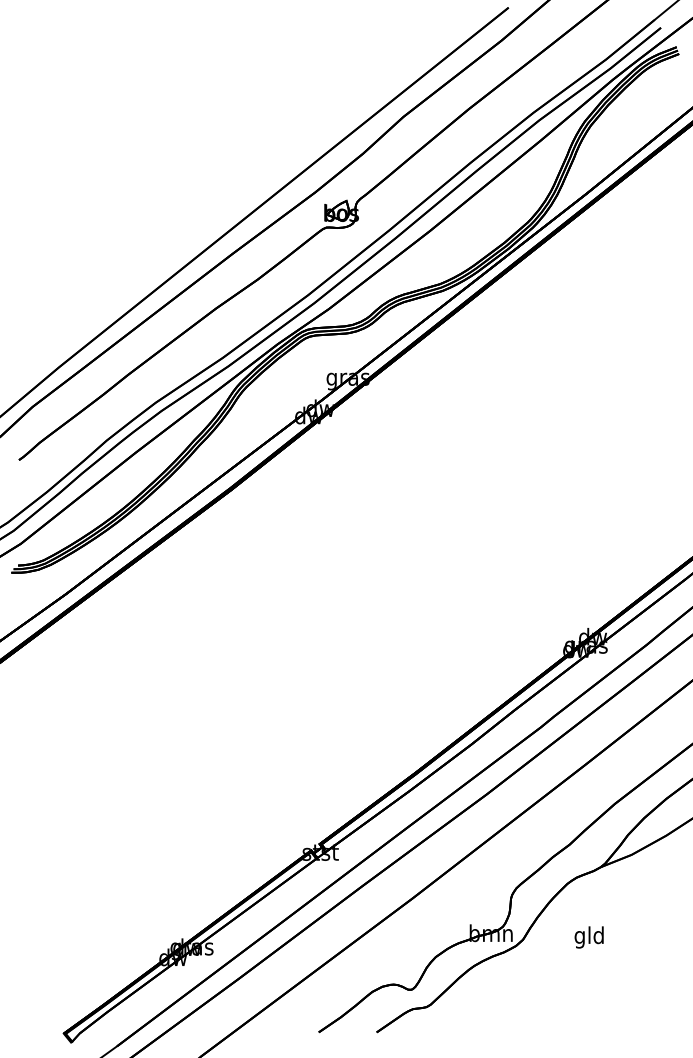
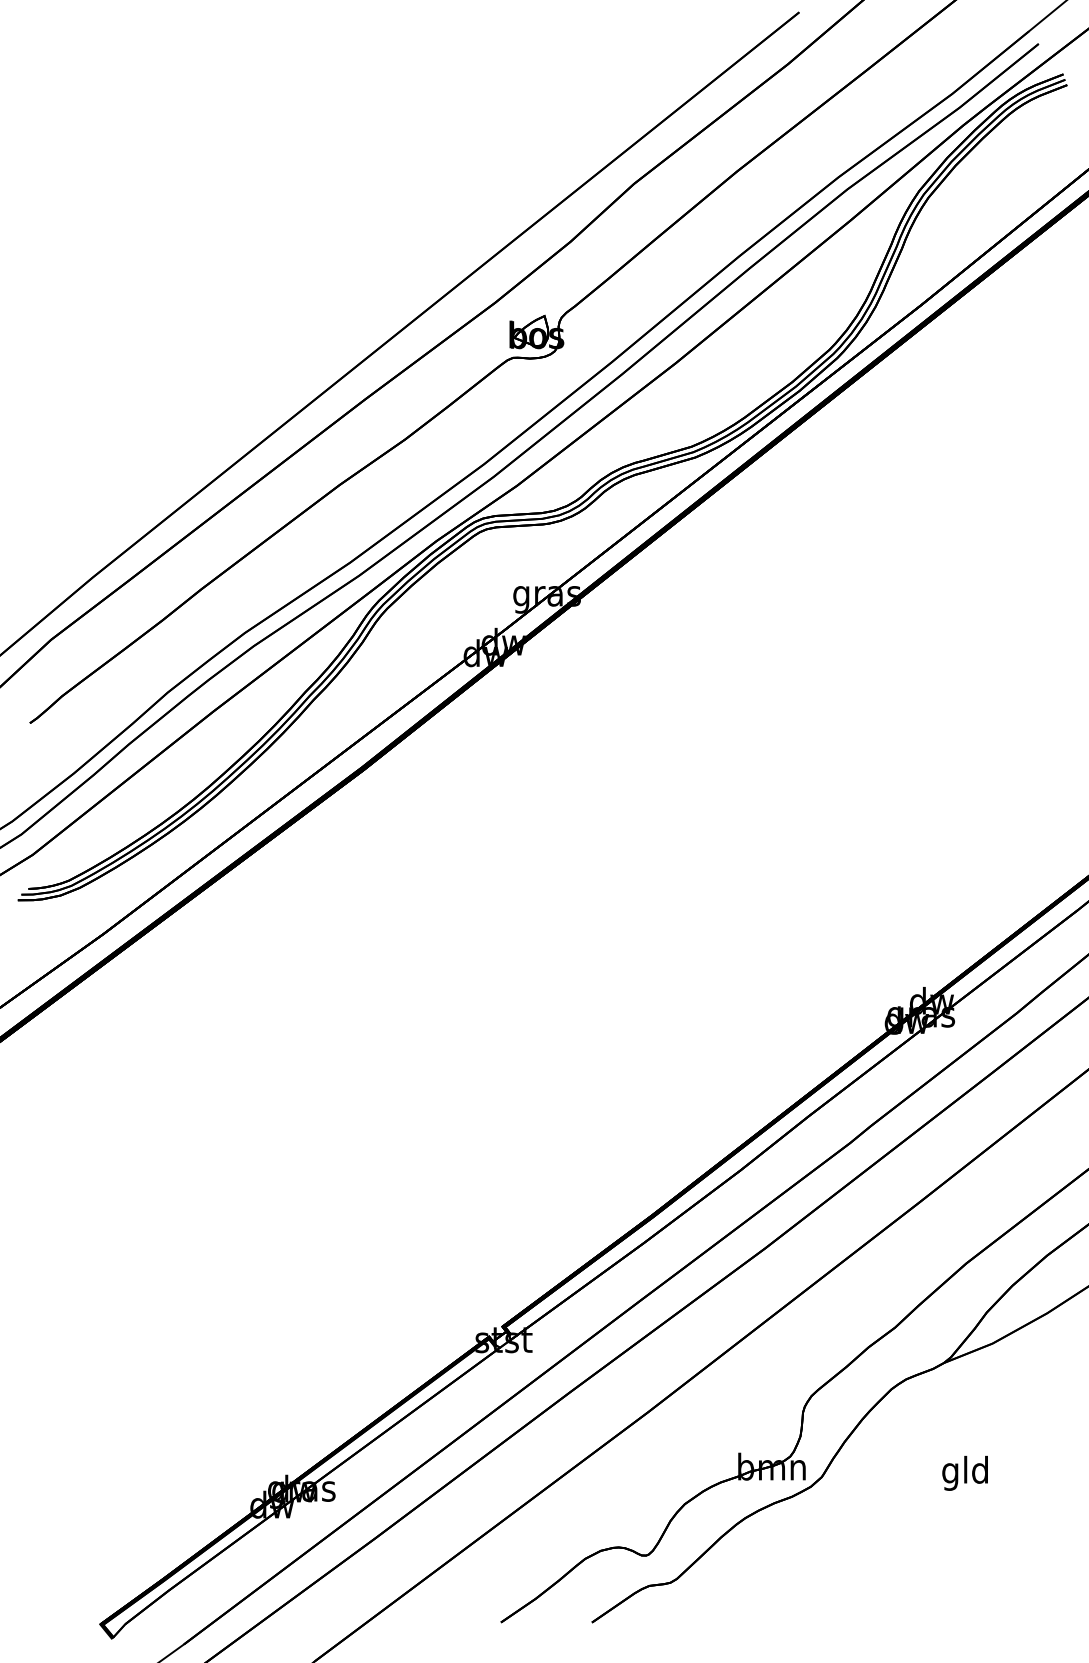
text: (588, 937) -> (964, 1473), moved

